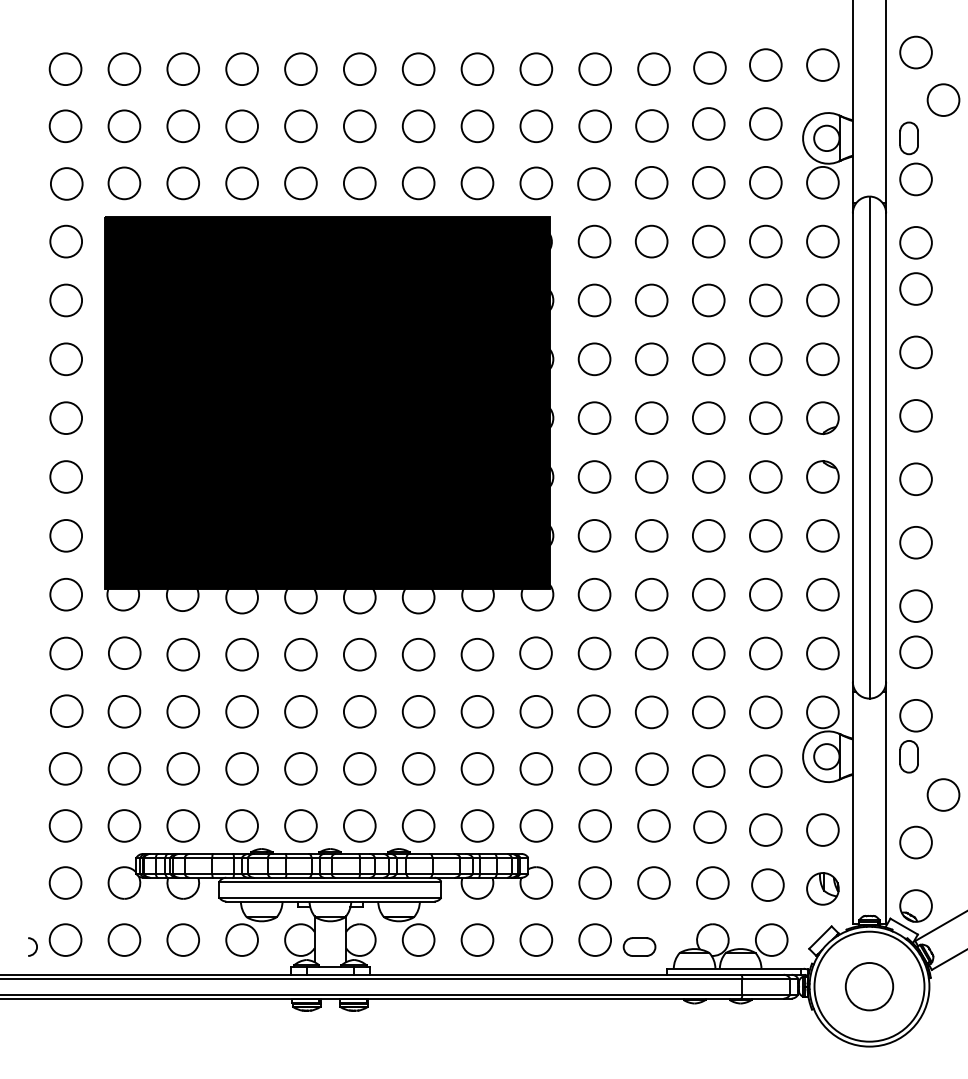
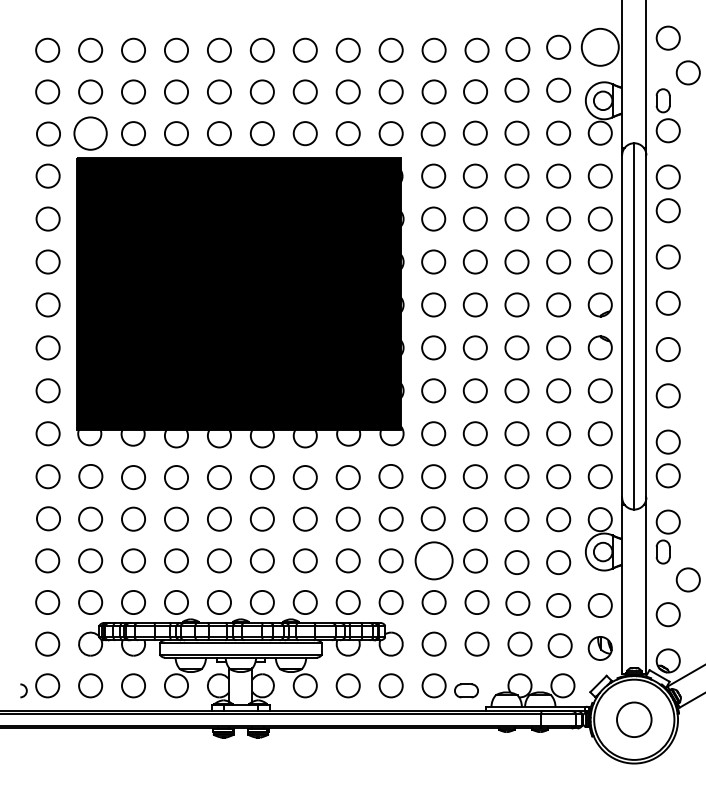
circle: (822, 64) -> (600, 46), size x1.6
circle: (124, 183) -> (90, 133), size x1.4
circle: (595, 768) -> (434, 560), size x1.6

